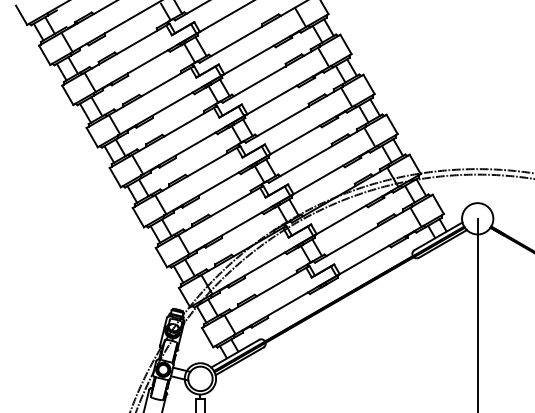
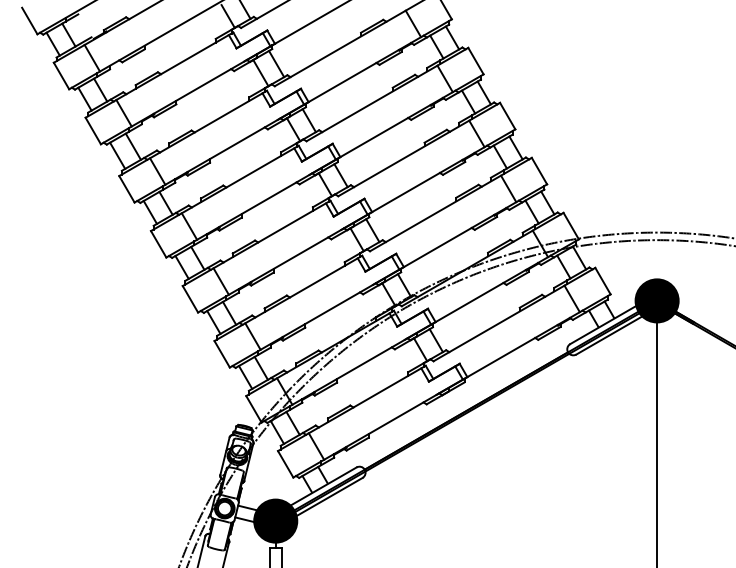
fill: (477, 218) -> (656, 300), added
fill: (200, 378) -> (275, 520), added

